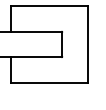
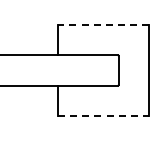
line: (49, 5) -> (103, 24), solid -> dashed
line: (49, 83) -> (103, 116), solid -> dashed

